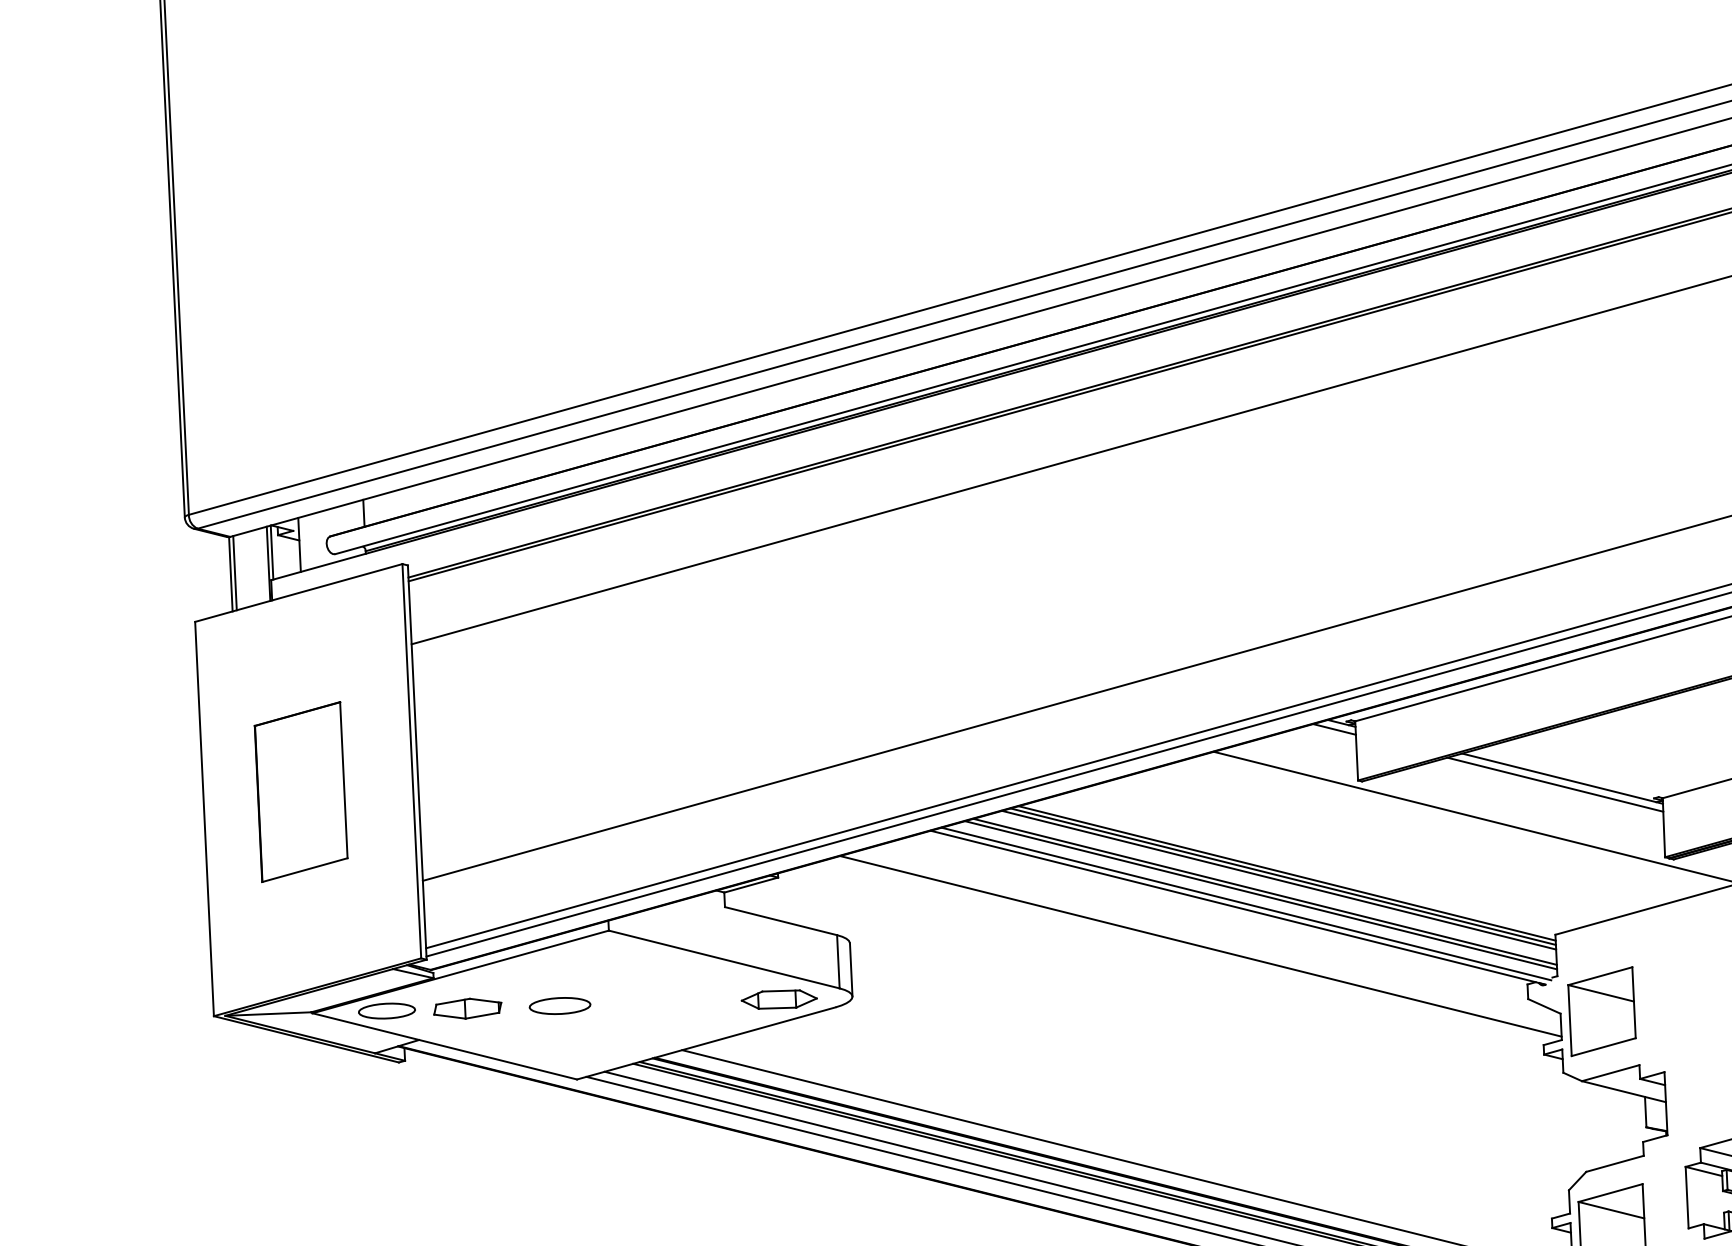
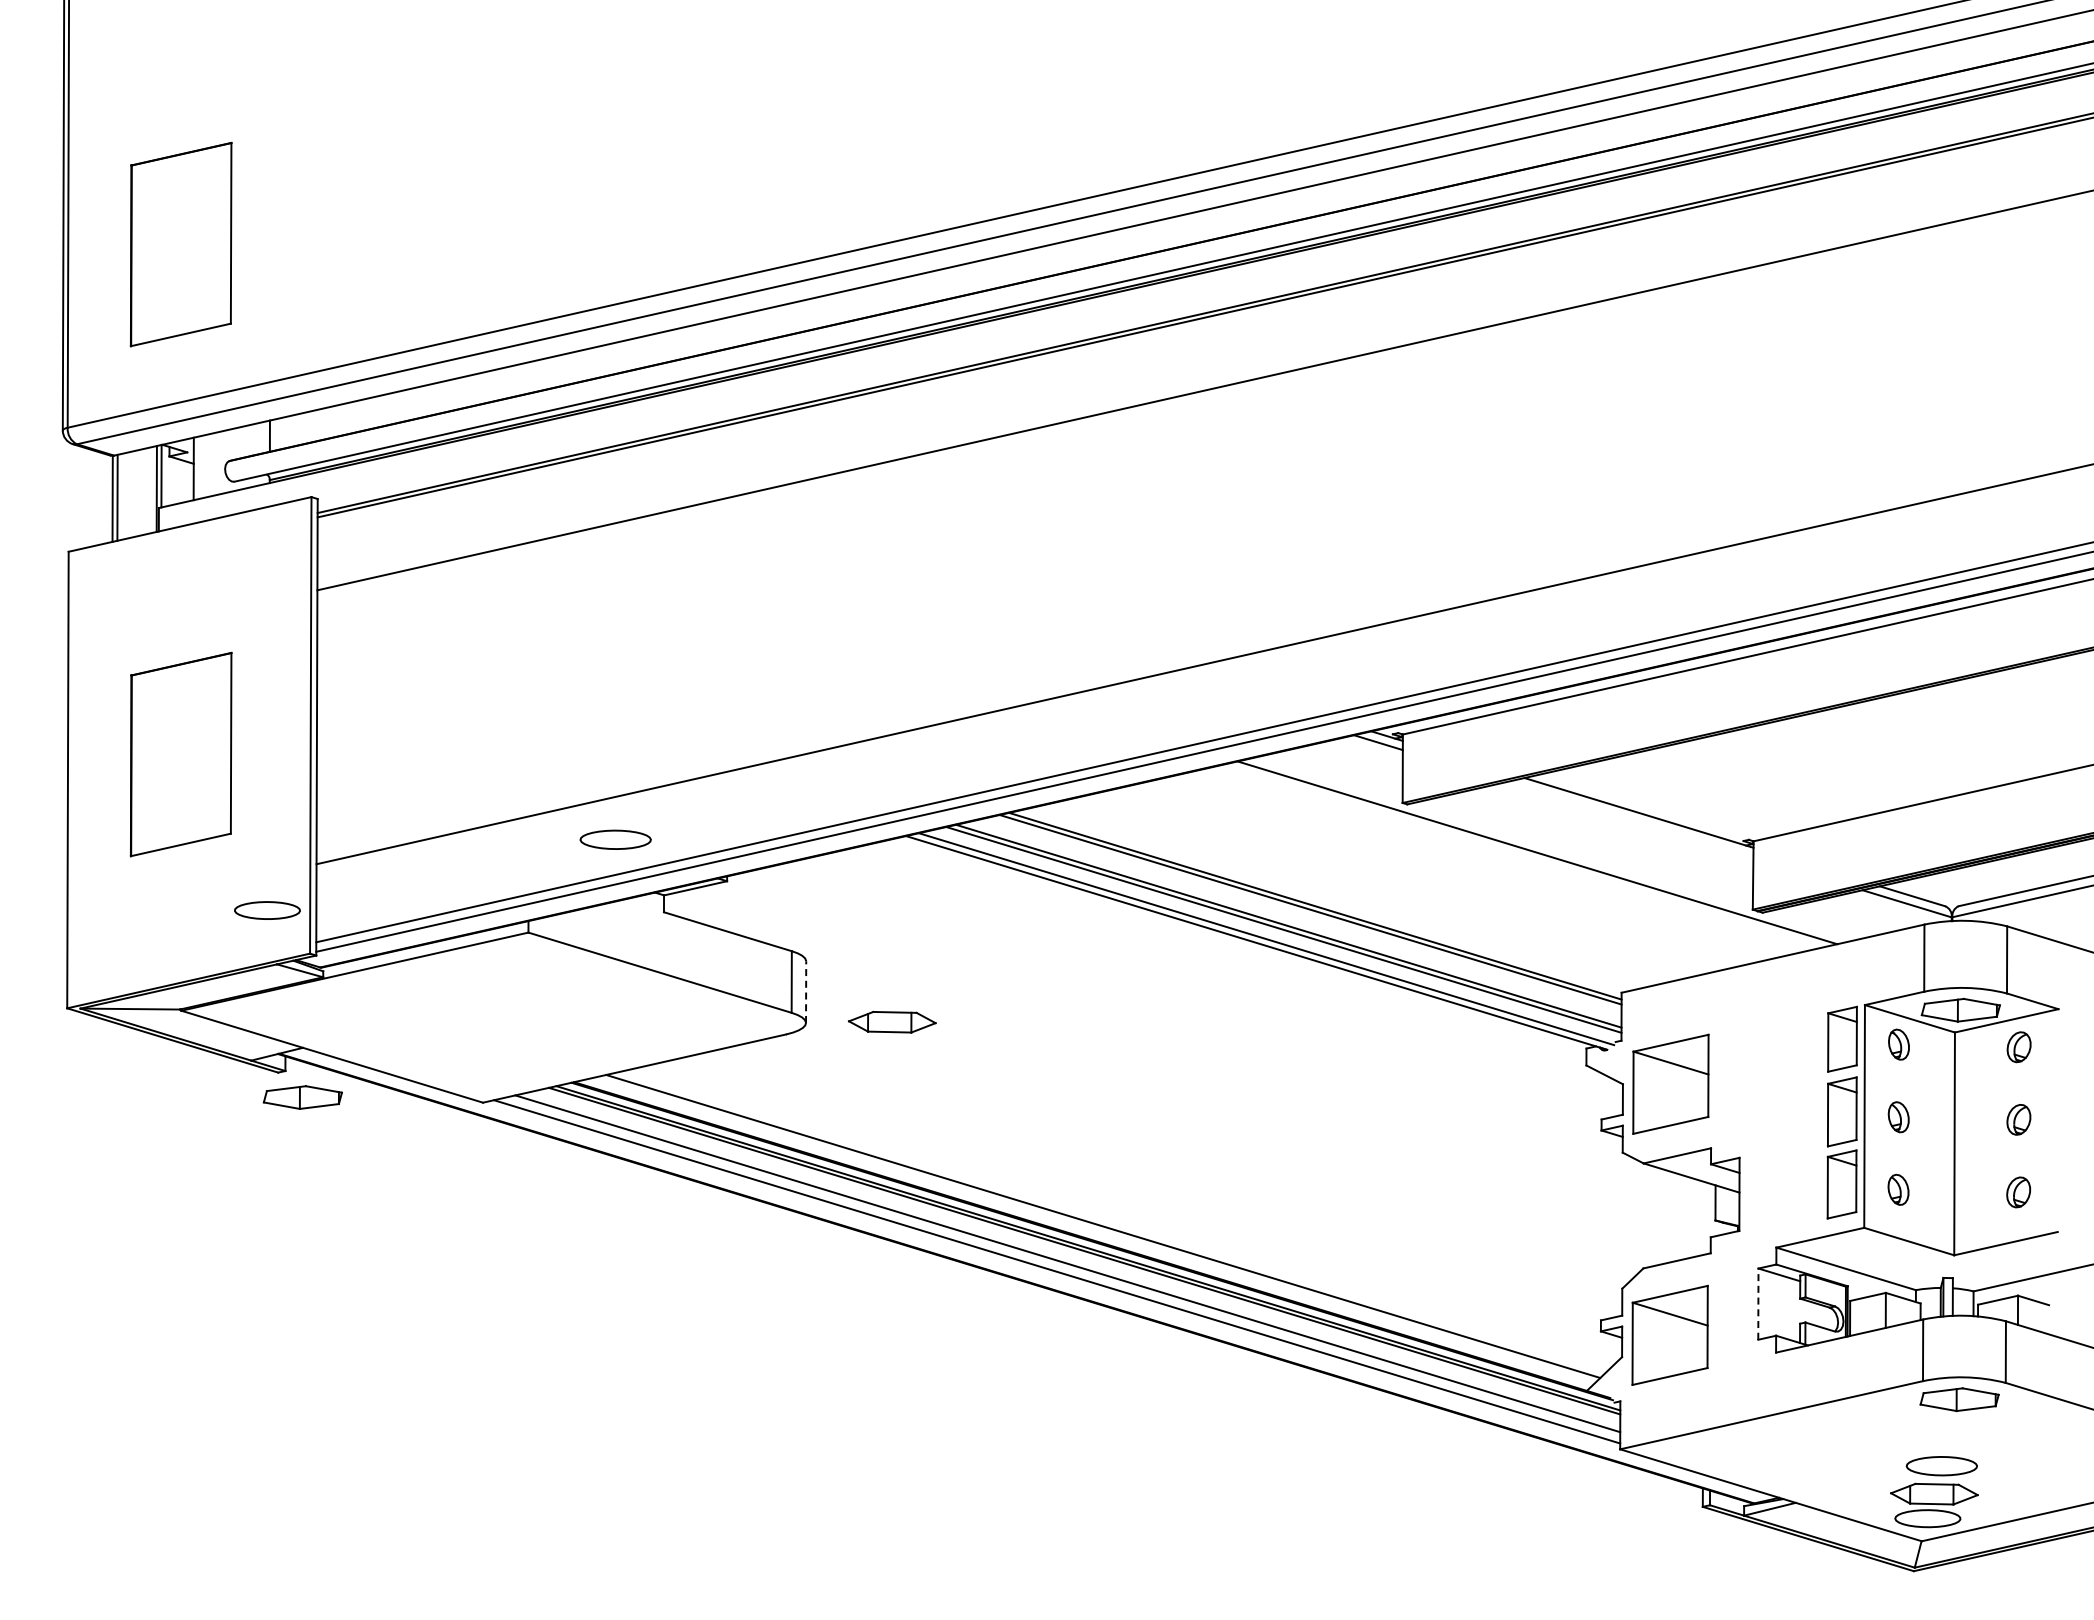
part: (278, 351) -> (180, 244), added
line: (1555, 783) -> (1630, 818), removed
line: (1279, 880) -> (1305, 913), removed
line: (1200, 946) -> (1210, 985), removed
line: (851, 970) -> (806, 992), solid -> dashed
part: (778, 998) -> (891, 1021), moved
part: (559, 1005) -> (615, 839), moved
part: (467, 1008) -> (302, 1097), moved
part: (387, 1011) -> (267, 910), moved
line: (1687, 1197) -> (1758, 1304), solid -> dashed

